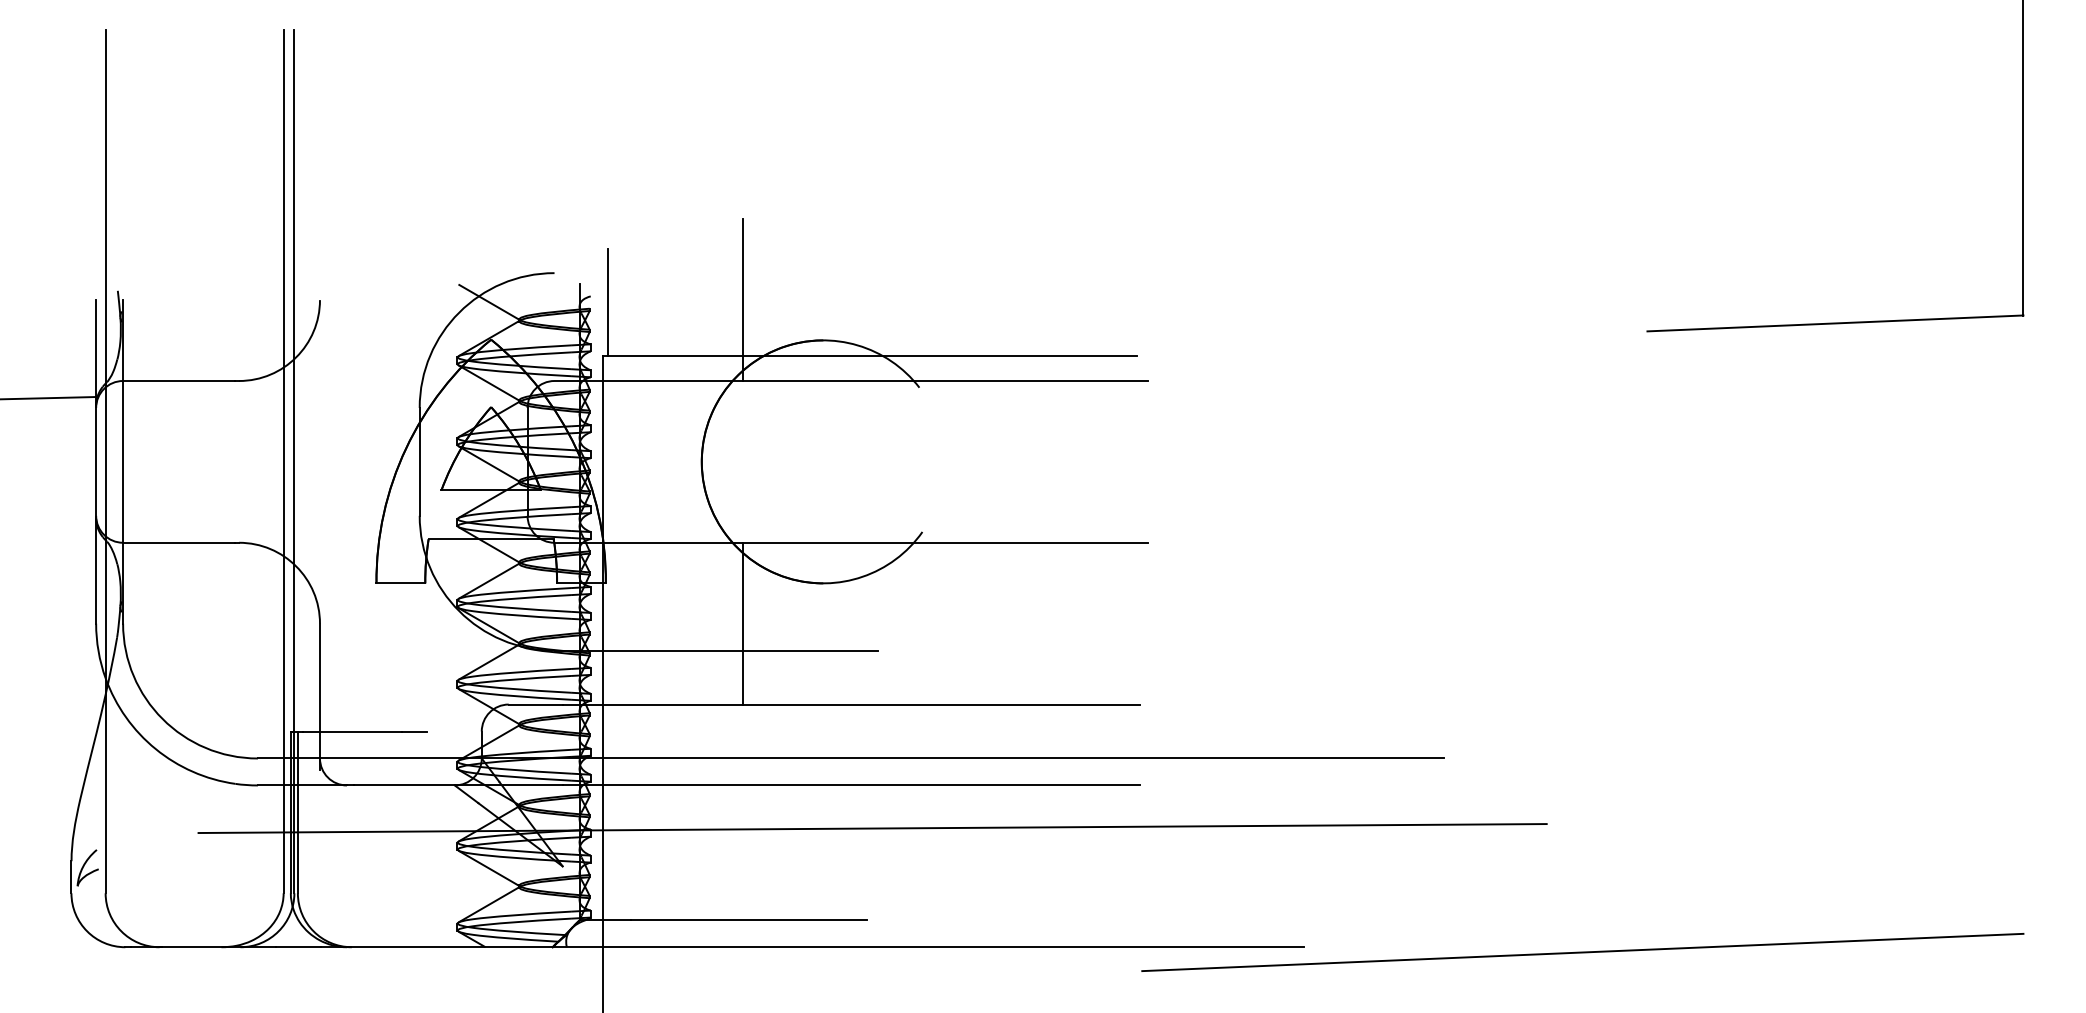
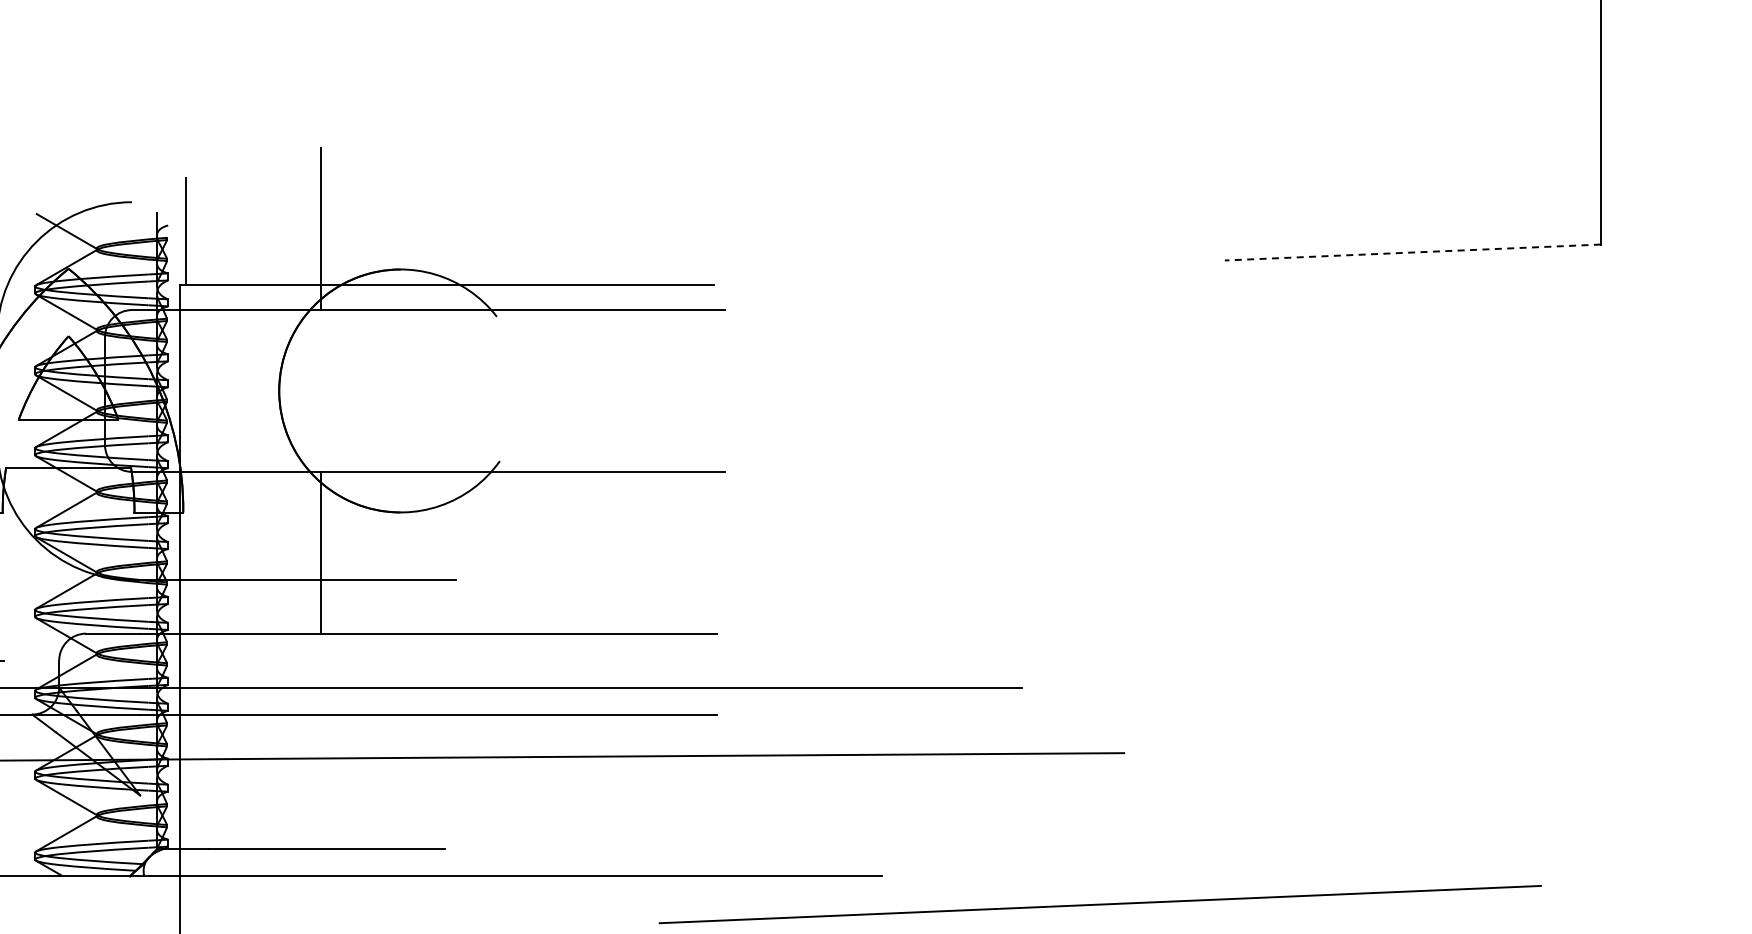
line: (1834, 323) -> (1411, 252), solid -> dashed
line: (1582, 952) -> (1099, 904), moved

